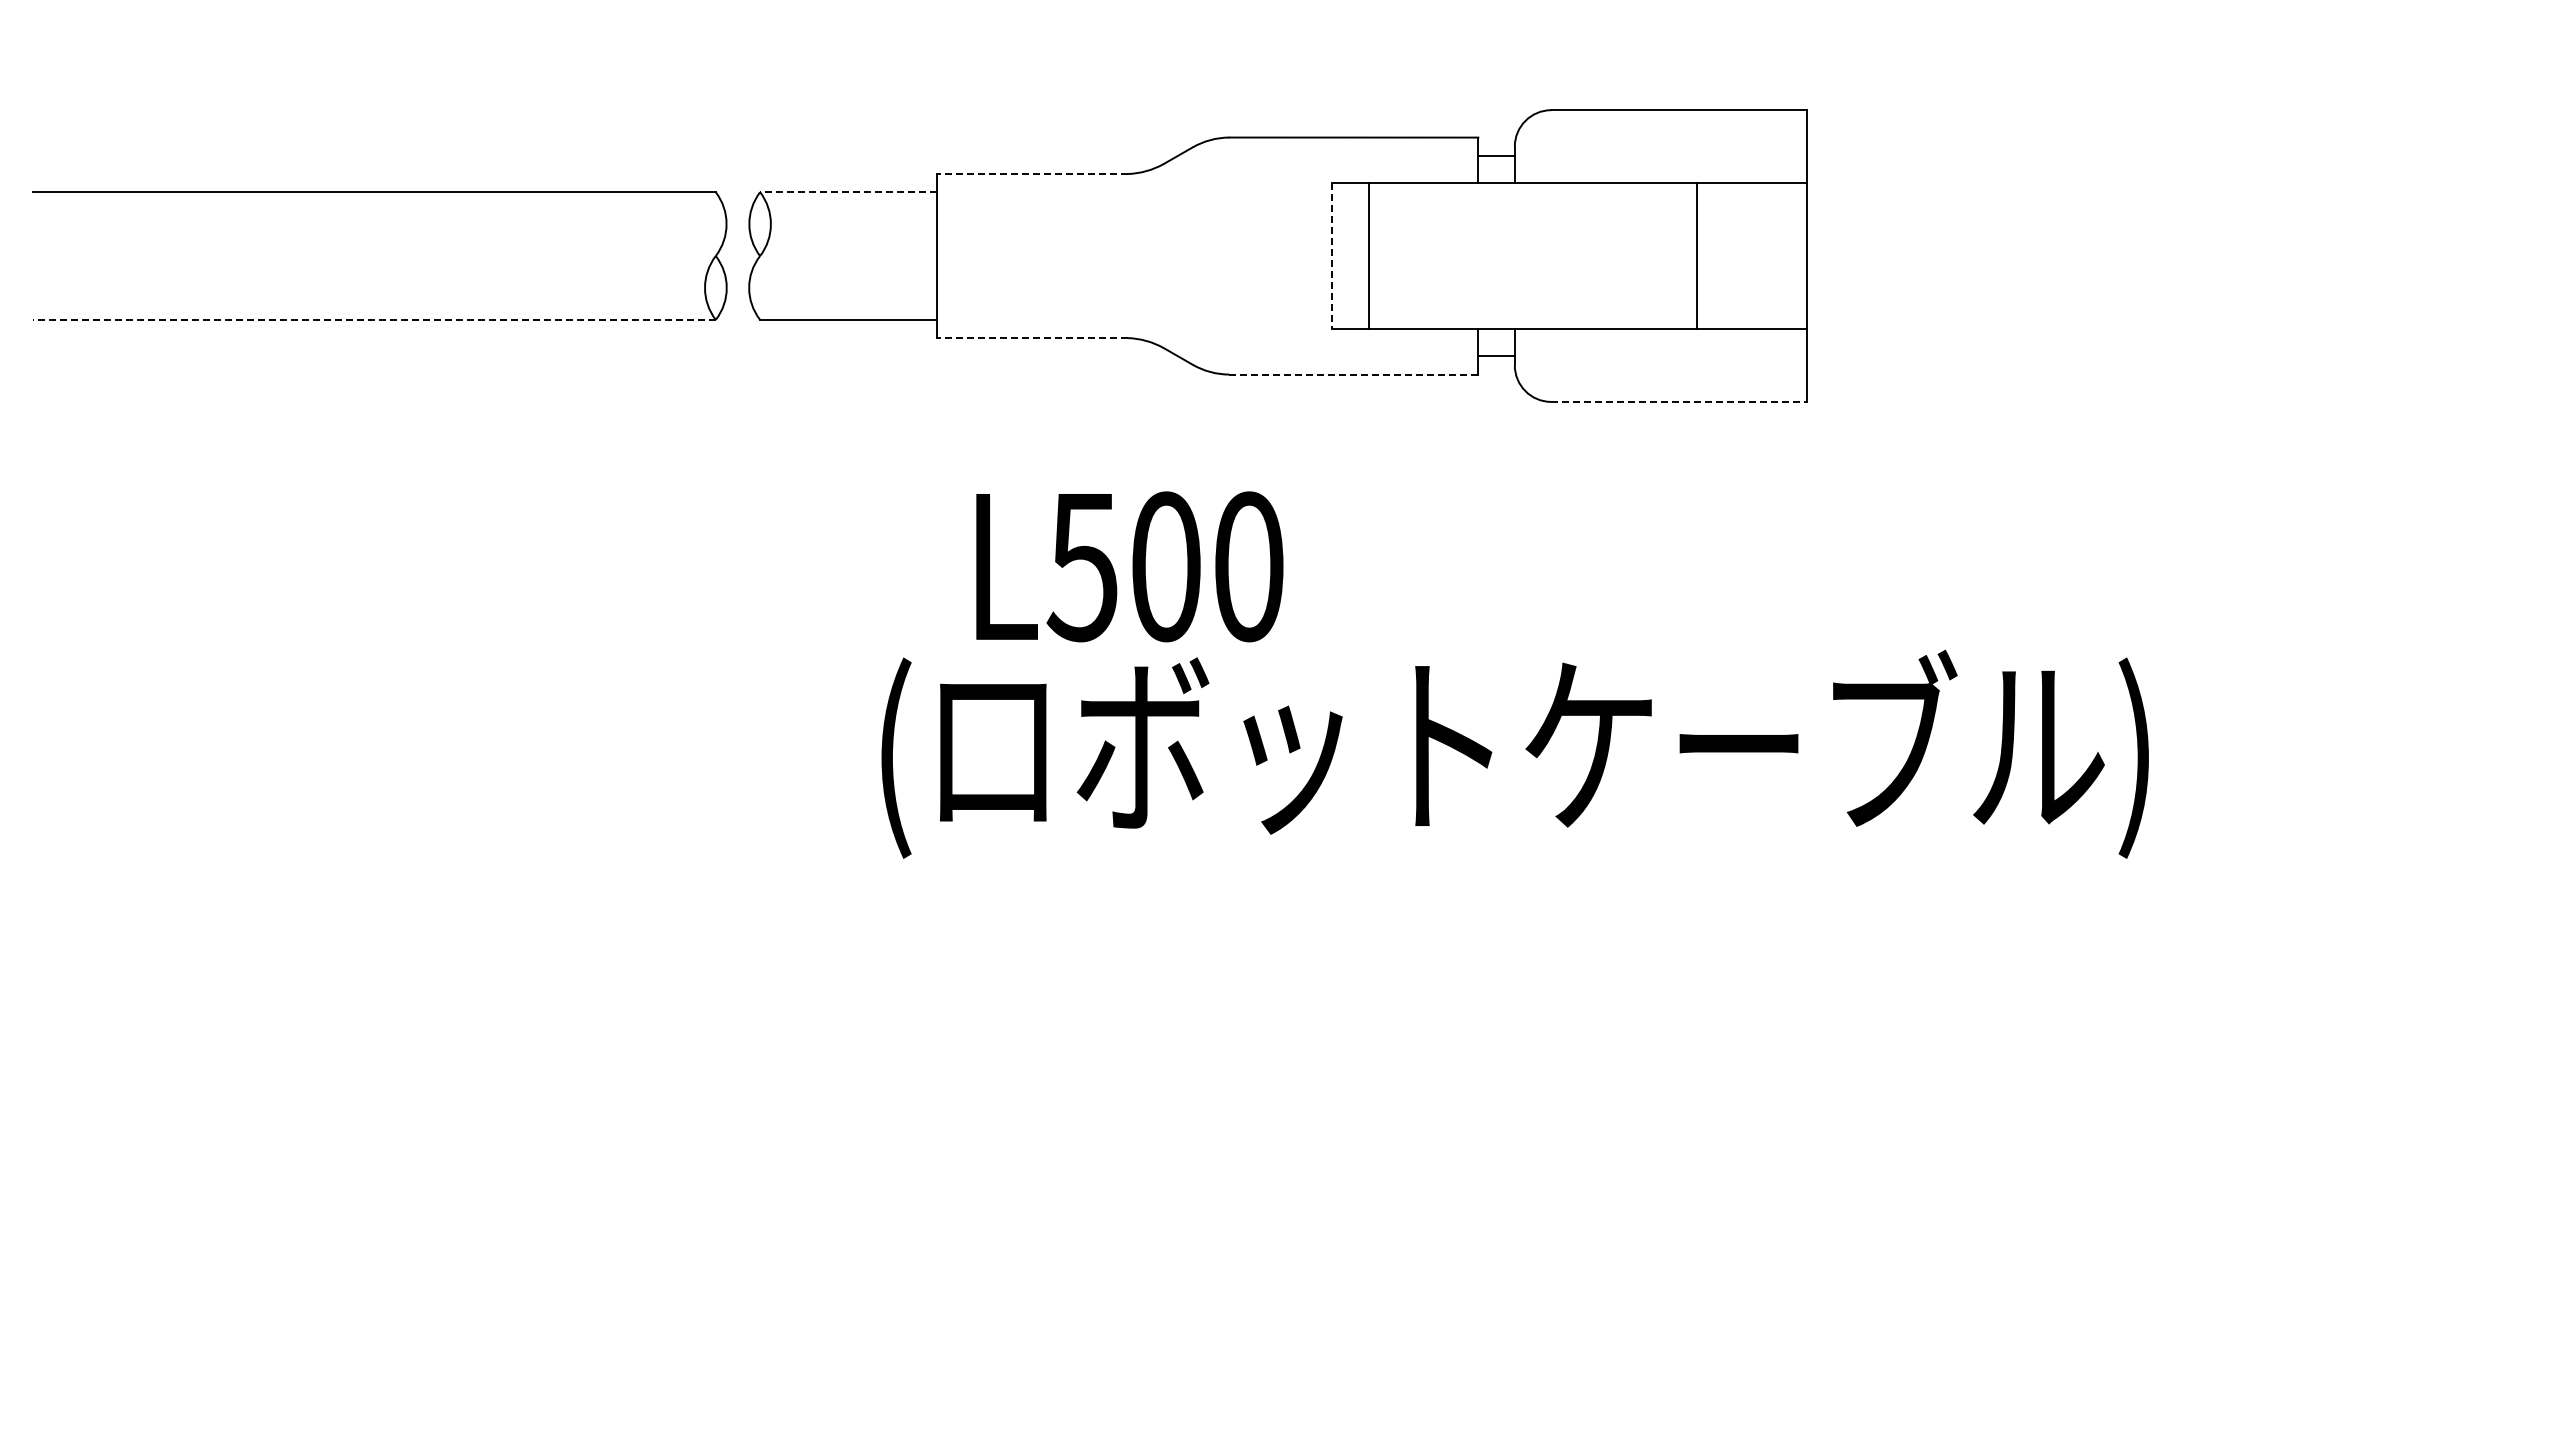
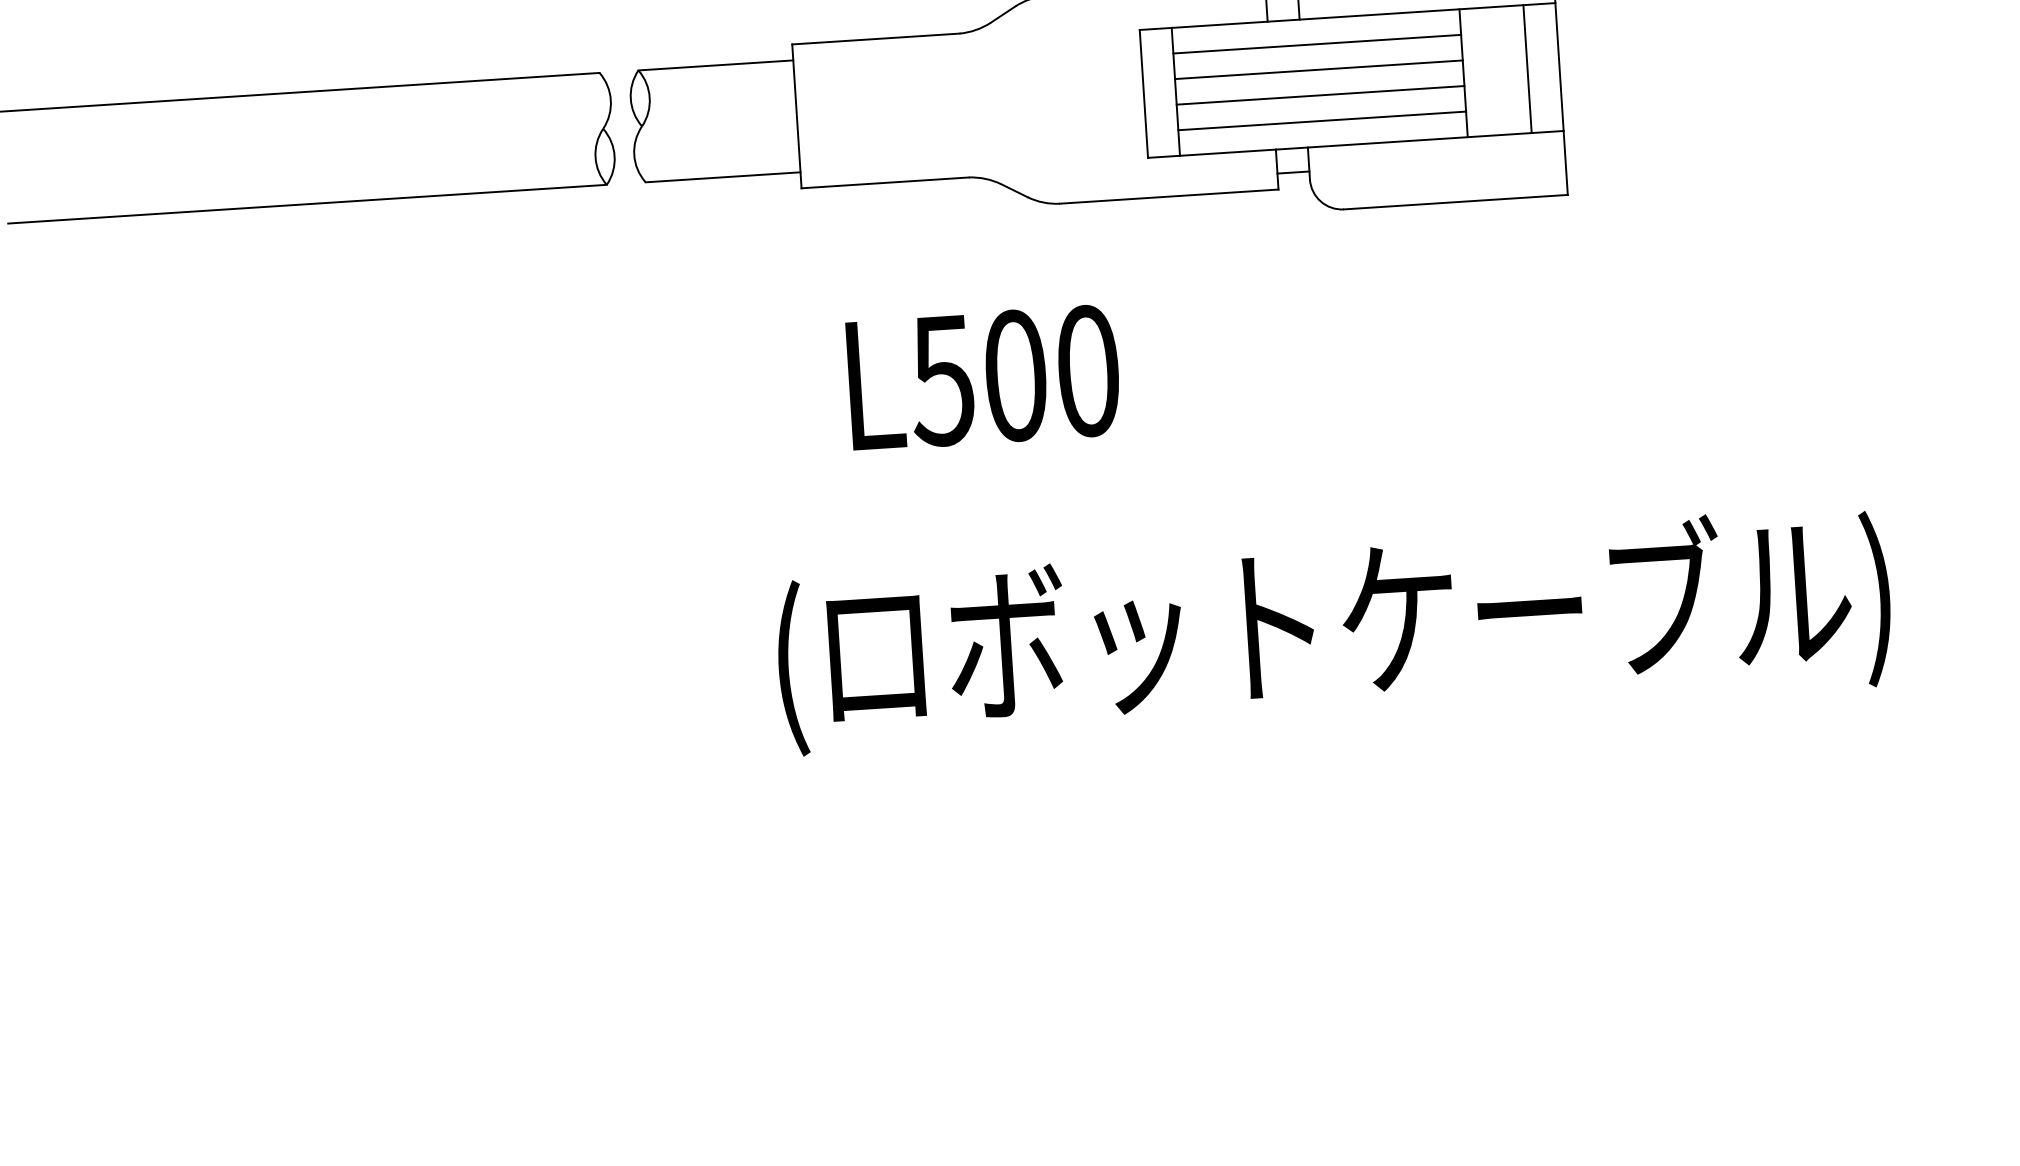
line: (1031, 174) -> (875, 39), dashed -> solid
line: (847, 192) -> (715, 65), dashed -> solid
line: (1532, 212) -> (1316, 44), added
line: (1532, 241) -> (1318, 69), added
line: (1770, 255) -> (1527, 68), added
line: (1332, 256) -> (1143, 94), dashed -> solid
line: (1532, 270) -> (1320, 95), added
line: (1532, 299) -> (1321, 120), added
line: (373, 319) -> (306, 203), dashed -> solid
line: (1031, 338) -> (884, 183), dashed -> solid
line: (1353, 374) -> (1169, 196), dashed -> solid
line: (1678, 401) -> (1455, 201), dashed -> solid
text: (1514, 753) -> (1333, 629), moved

